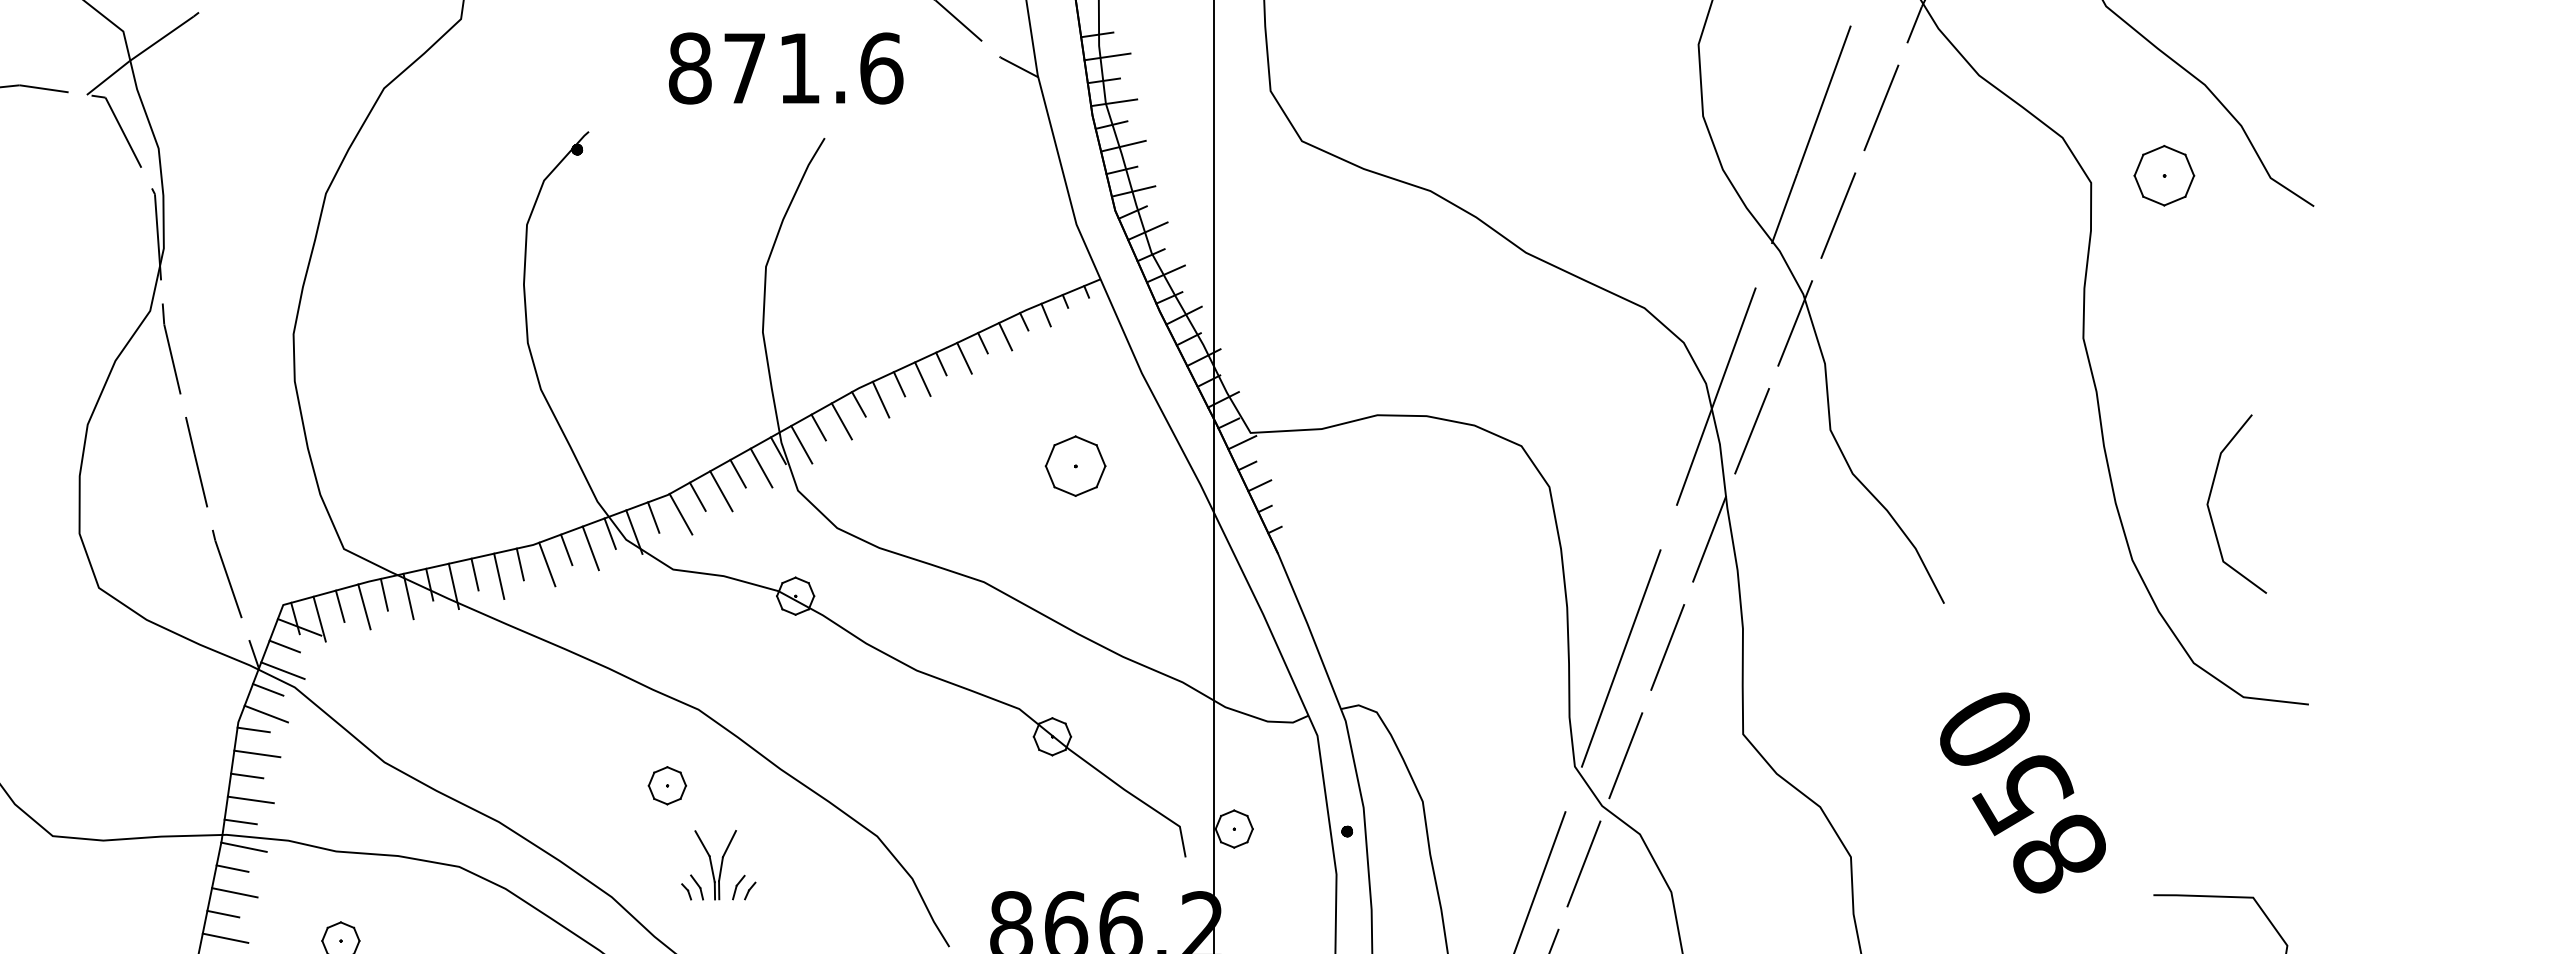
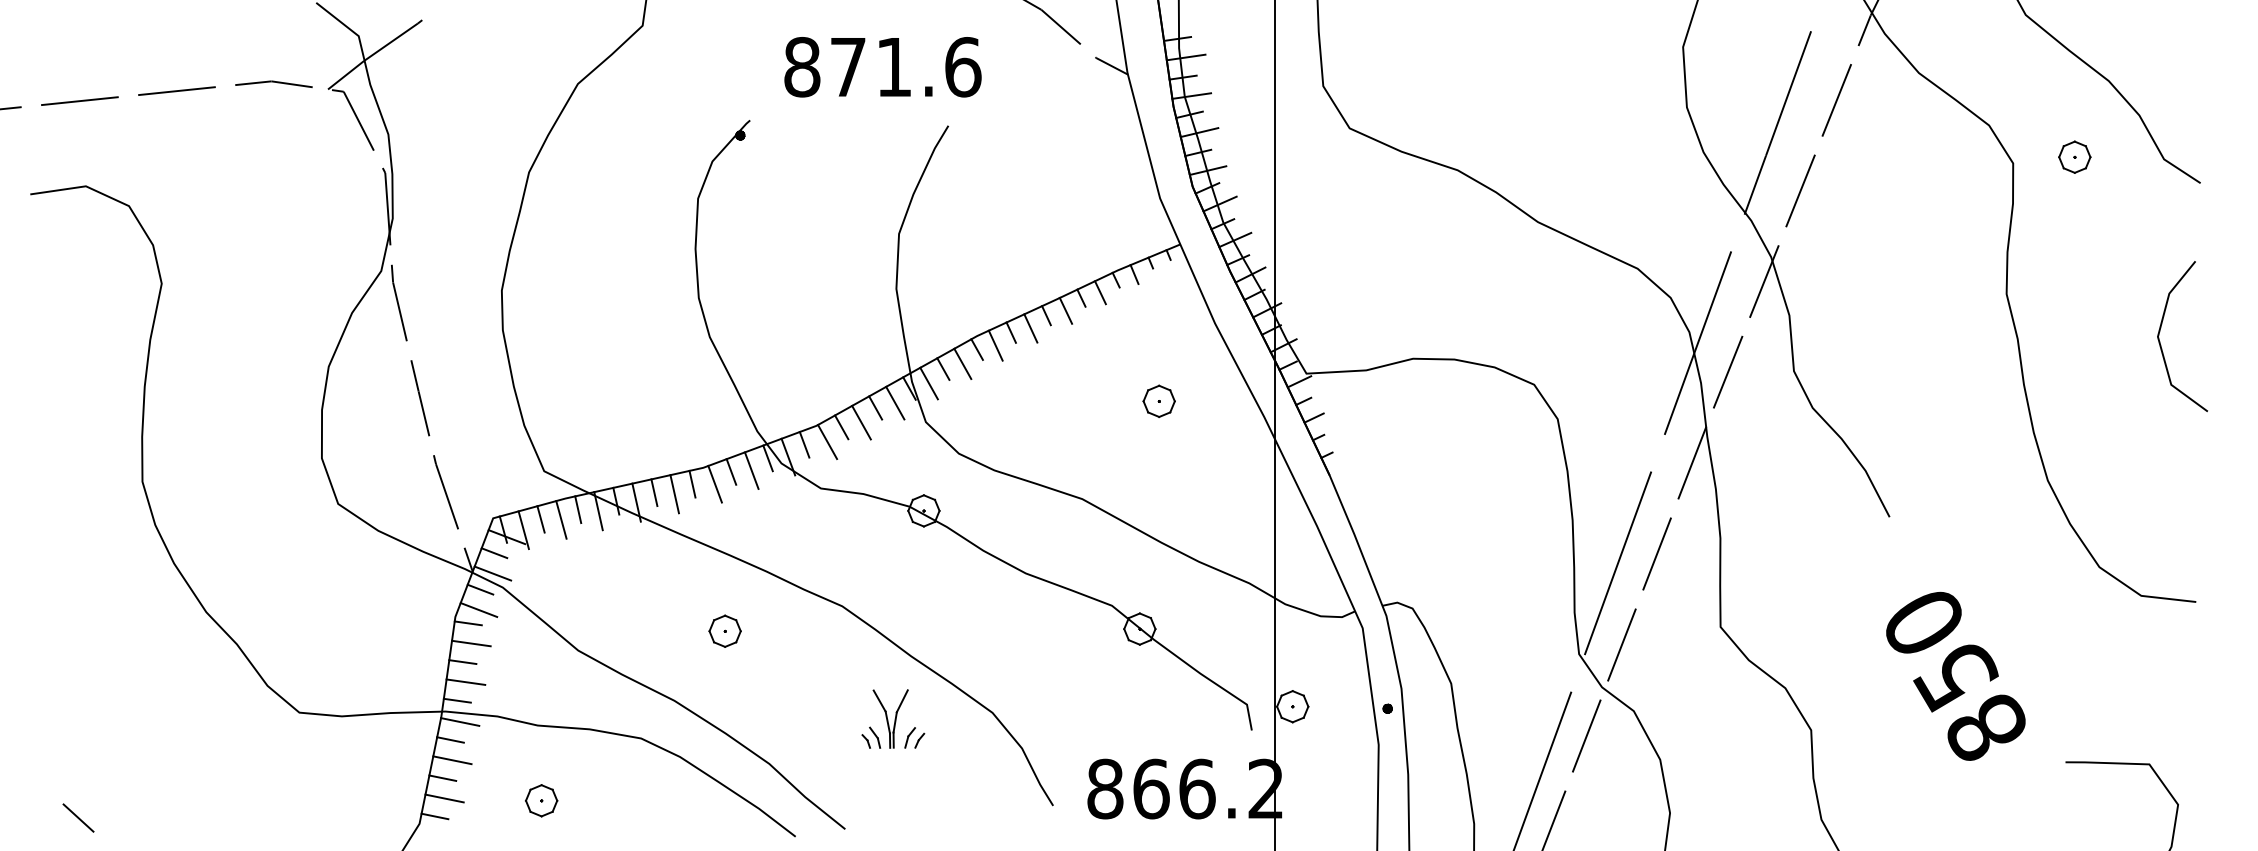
text: (785, 68) -> (882, 67), moved
part: (2164, 174) -> (2074, 156), size x0.62
part: (1074, 464) -> (1158, 400), size x0.62
line: (2211, 494) -> (2161, 328), moved
part: (666, 784) -> (724, 630), moved
part: (718, 864) -> (893, 718), moved

